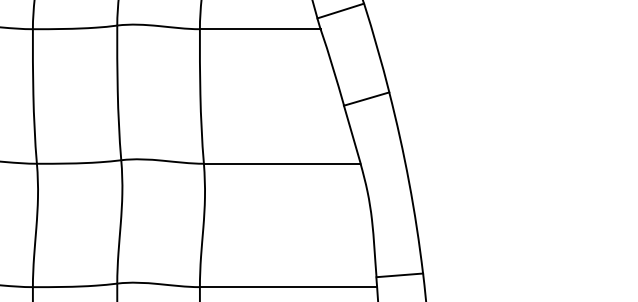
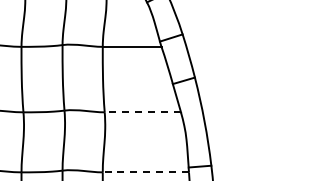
line: (281, 164) -> (142, 112), solid -> dashed
line: (287, 287) -> (145, 172), solid -> dashed

